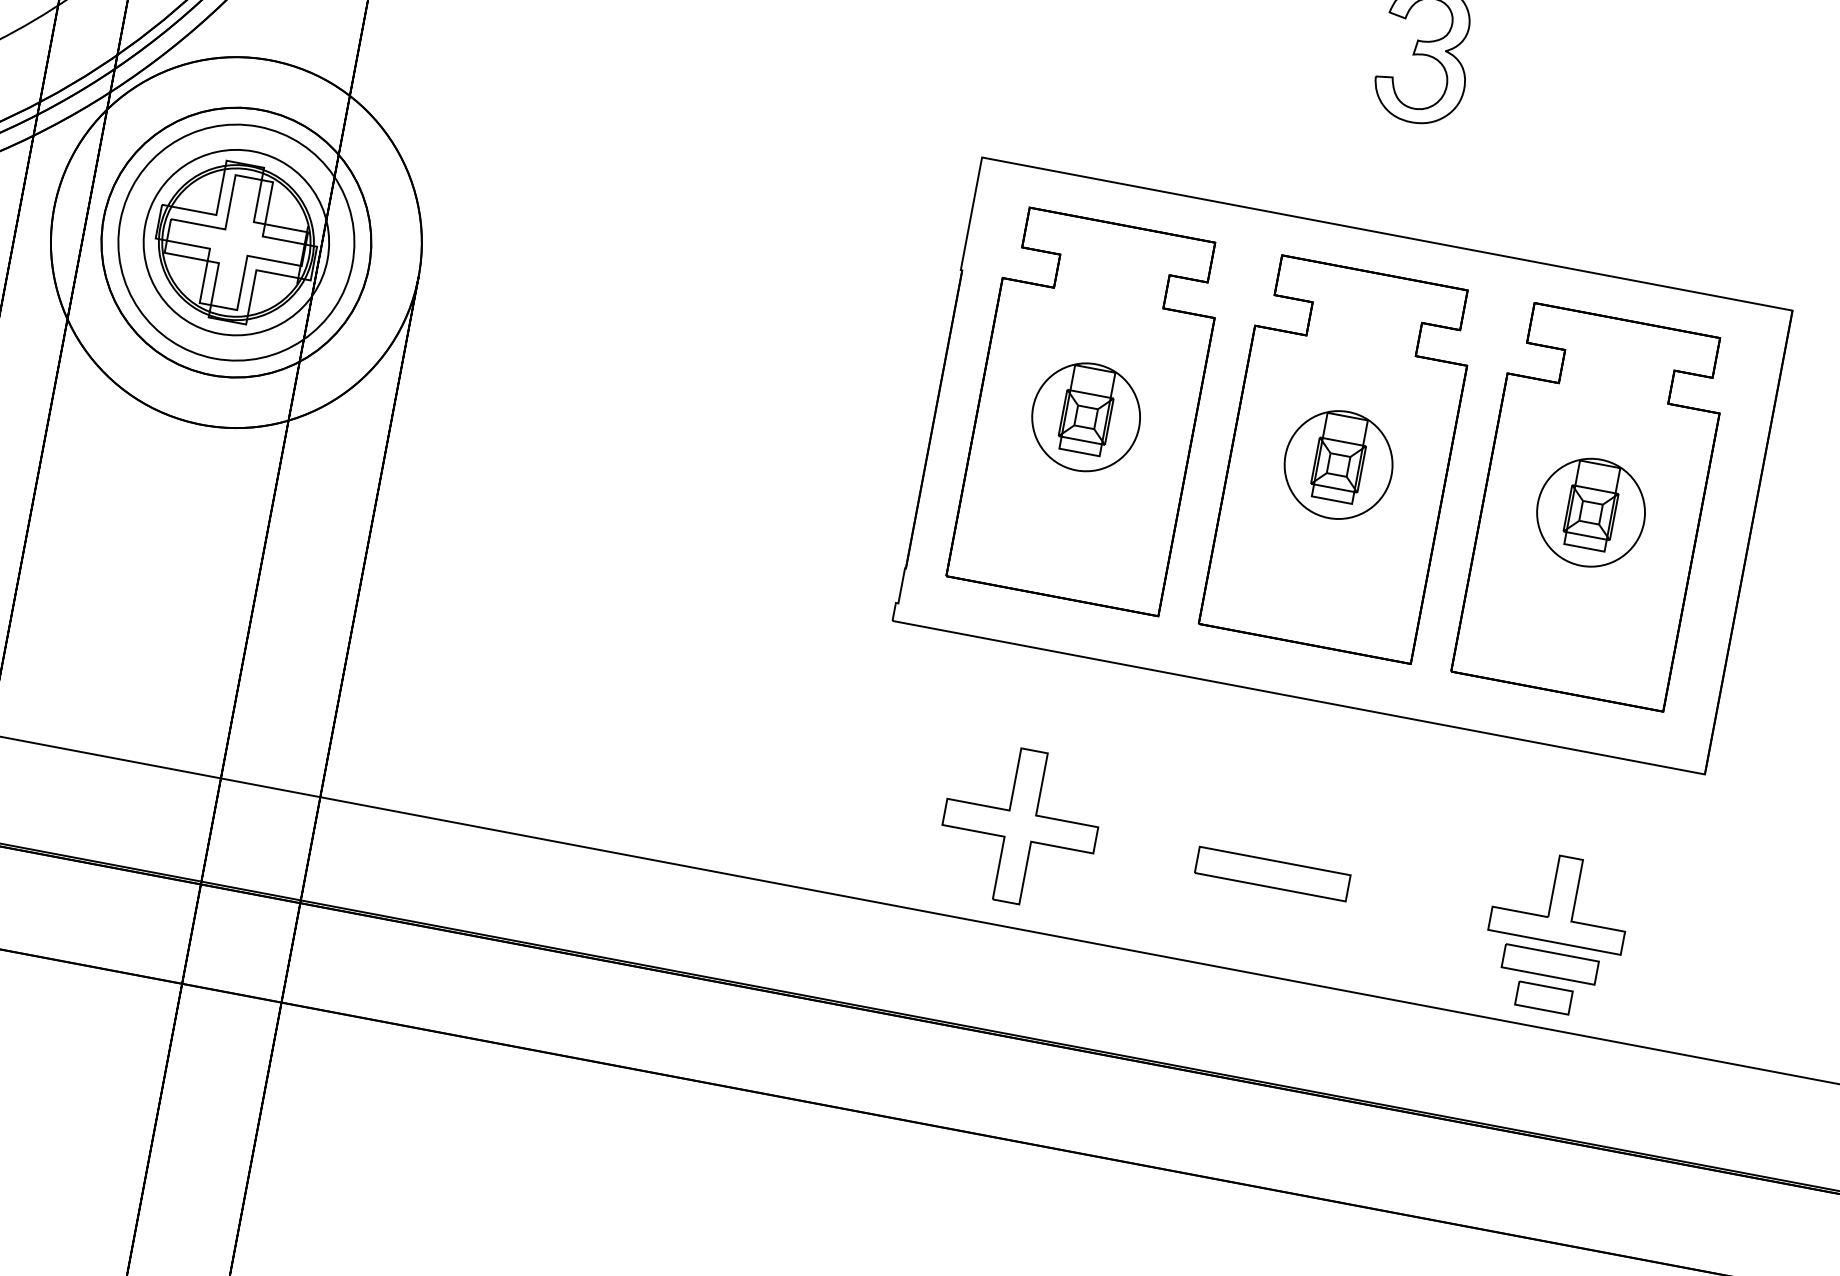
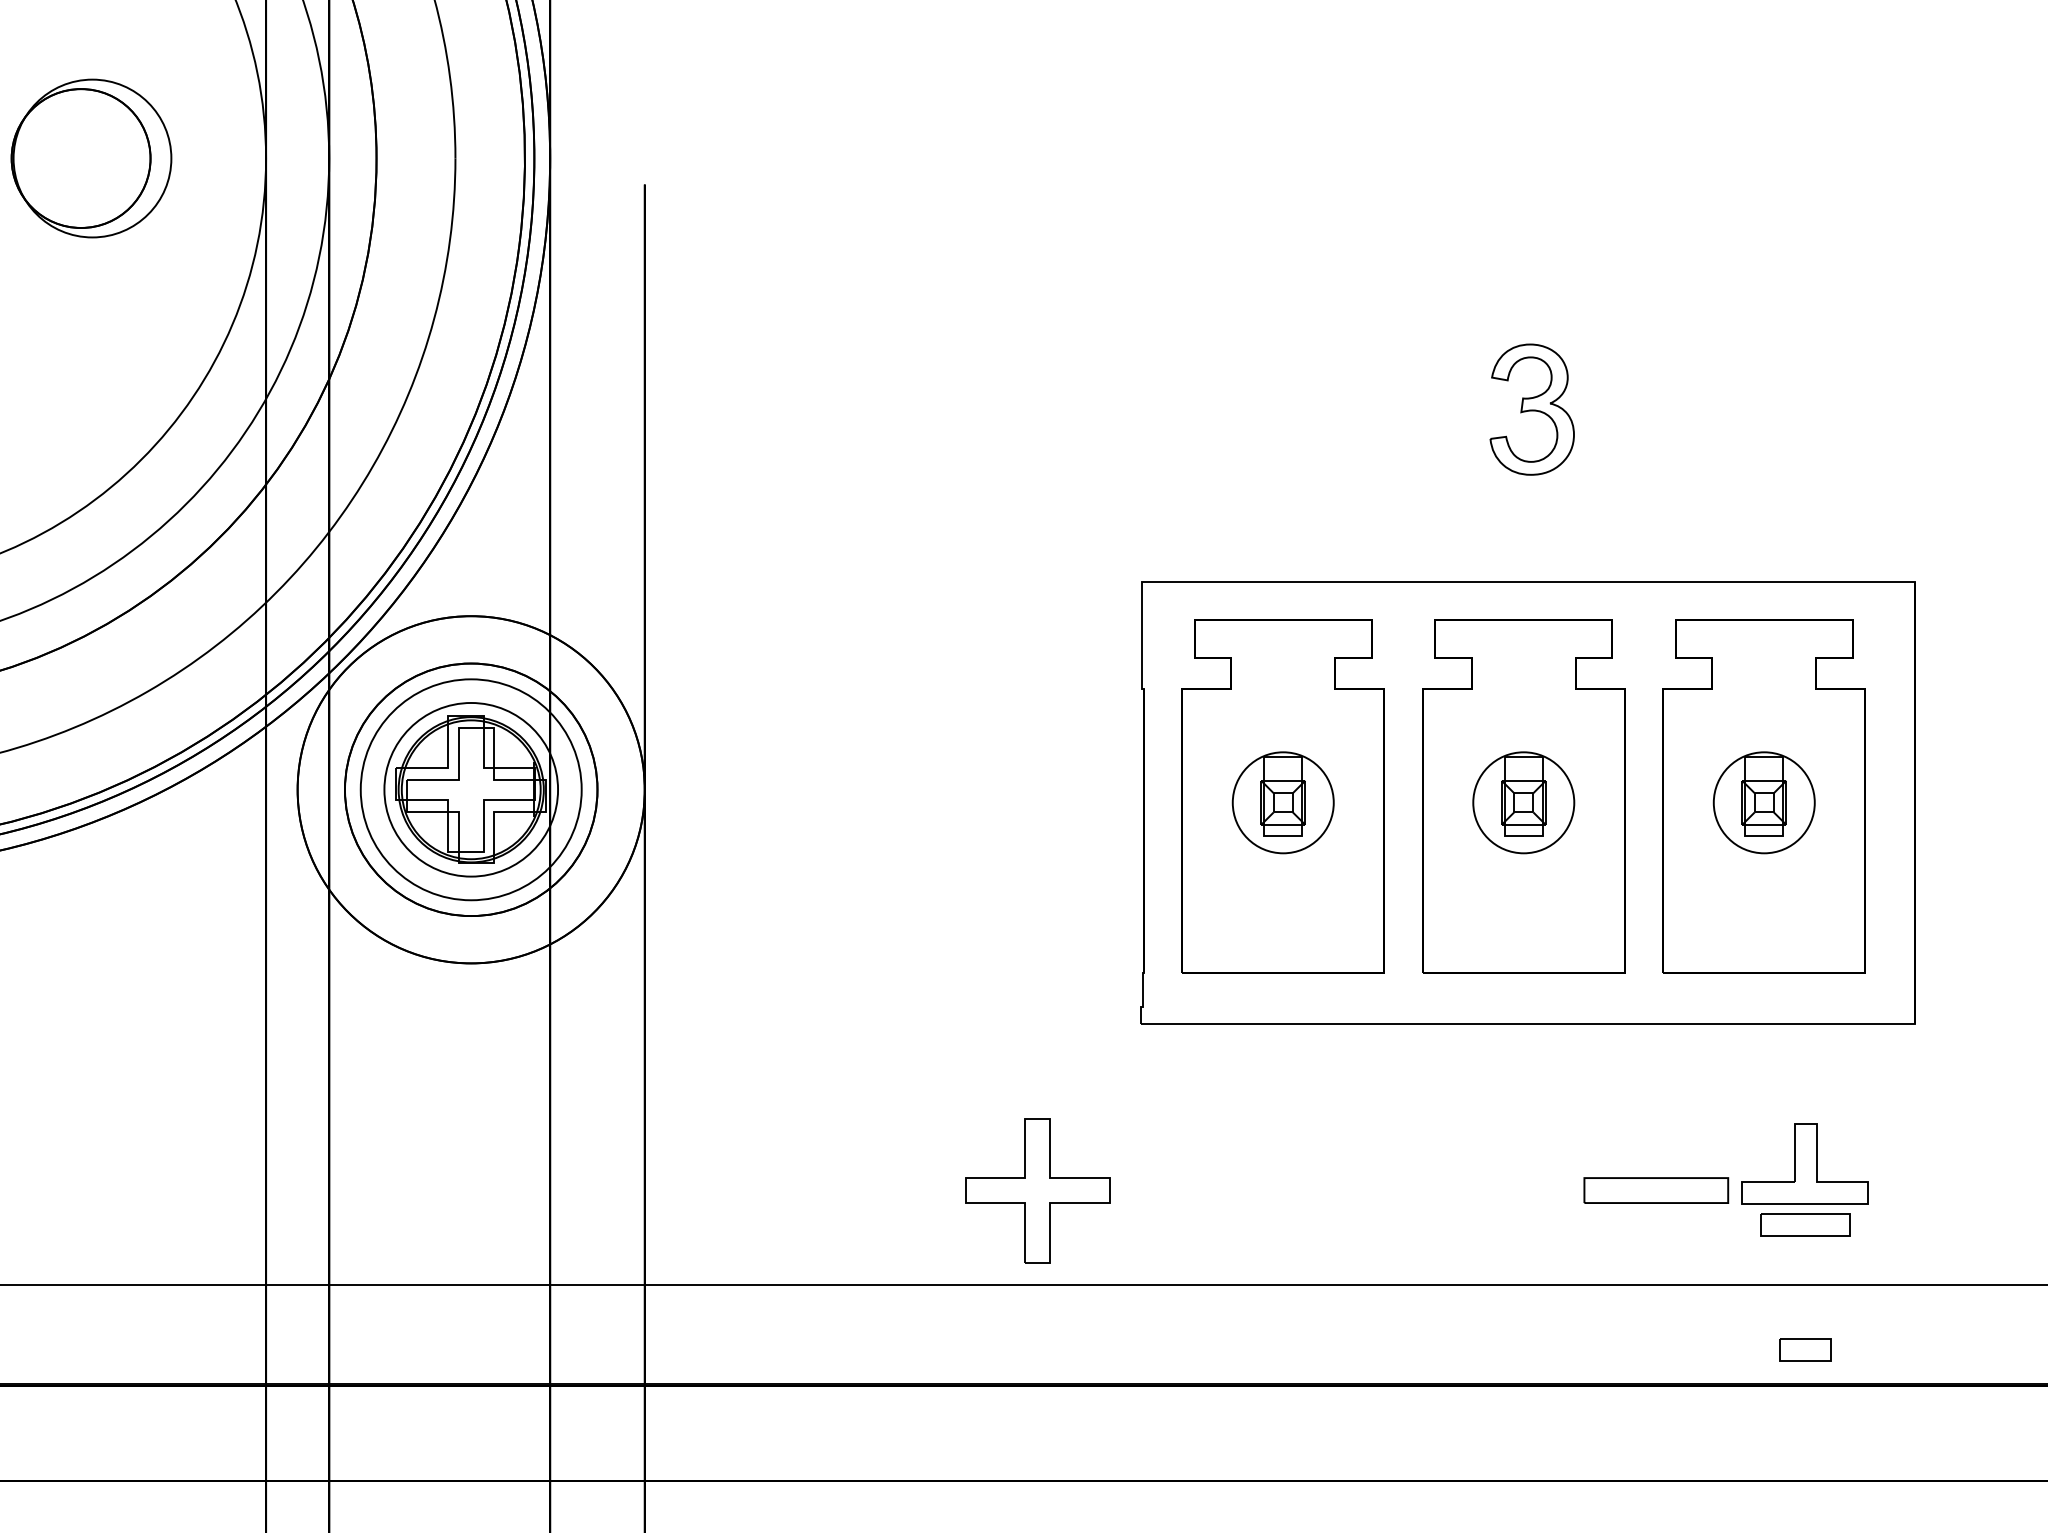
part: (1020, 826) -> (1037, 1190), moved
part: (1272, 874) -> (1656, 1190), moved
part: (1544, 997) -> (1805, 1349), moved

